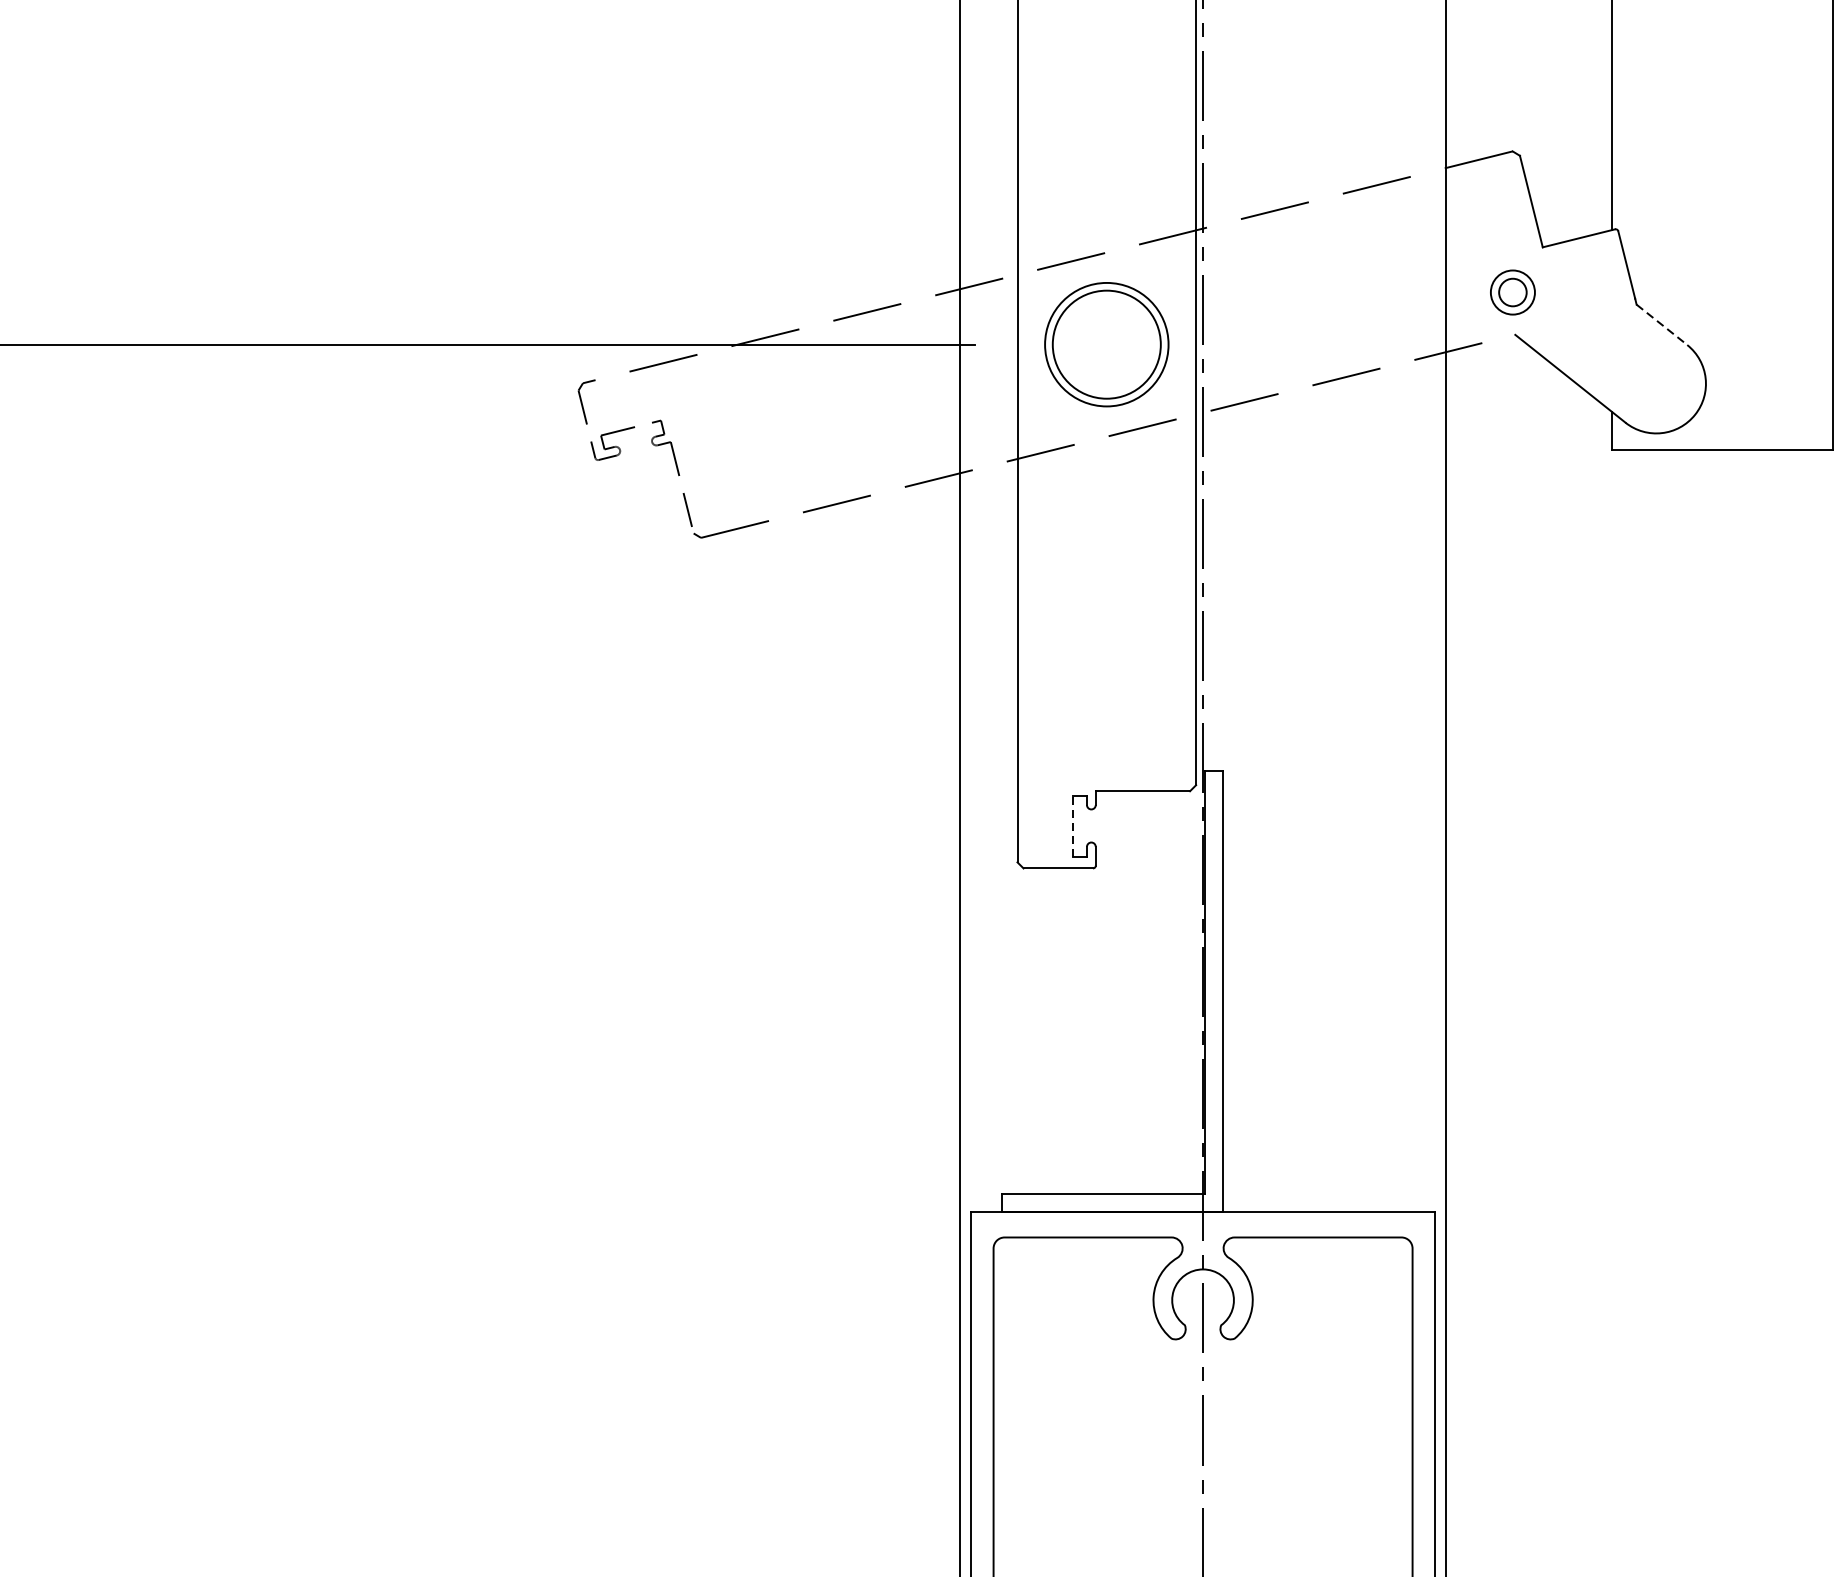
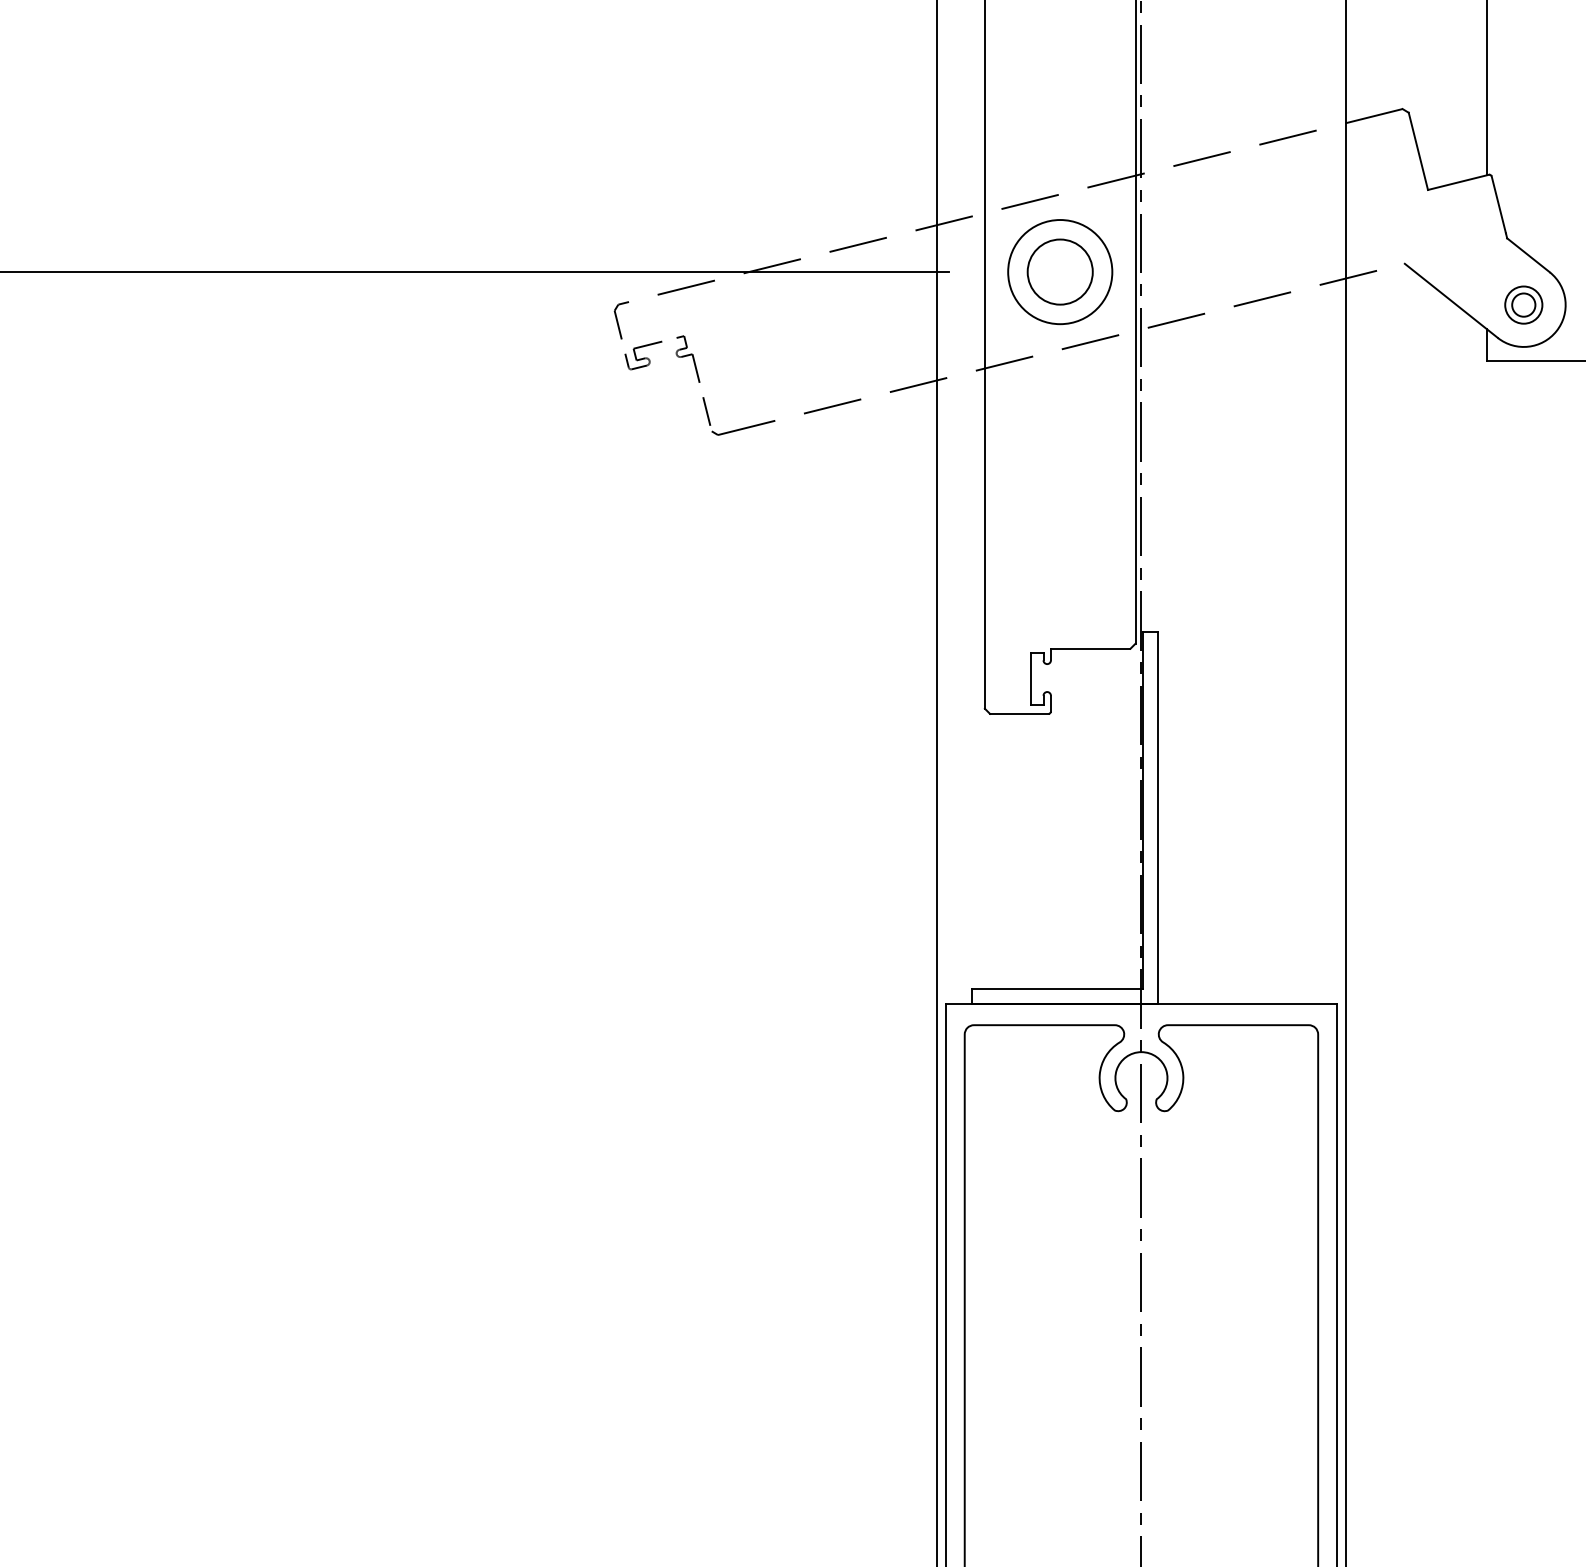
part: (1512, 291) -> (1523, 304), moved
line: (1661, 325) -> (1528, 255), dashed -> solid
circle: (1105, 343) -> (1059, 271), size x0.71
line: (1072, 826) -> (1031, 678), dashed -> solid

